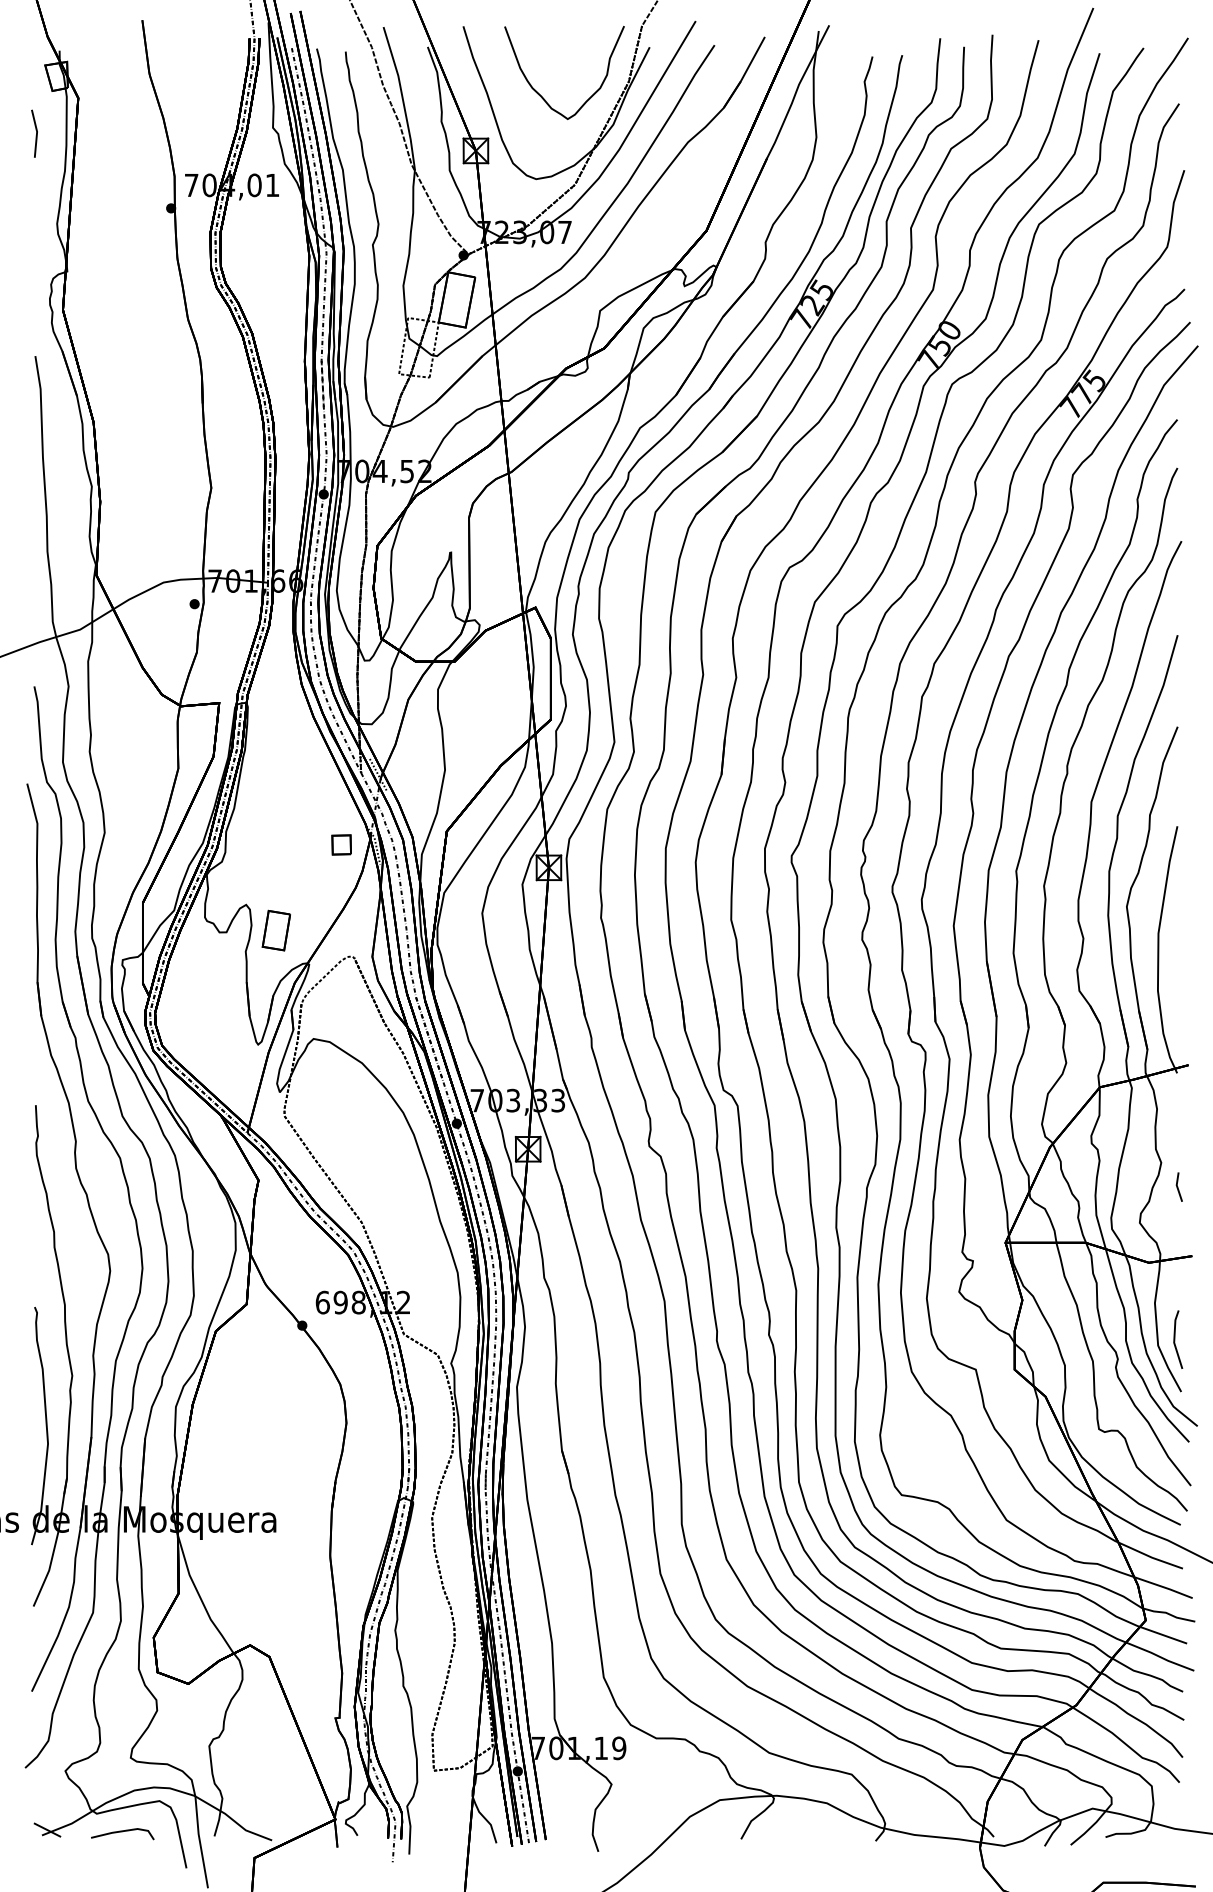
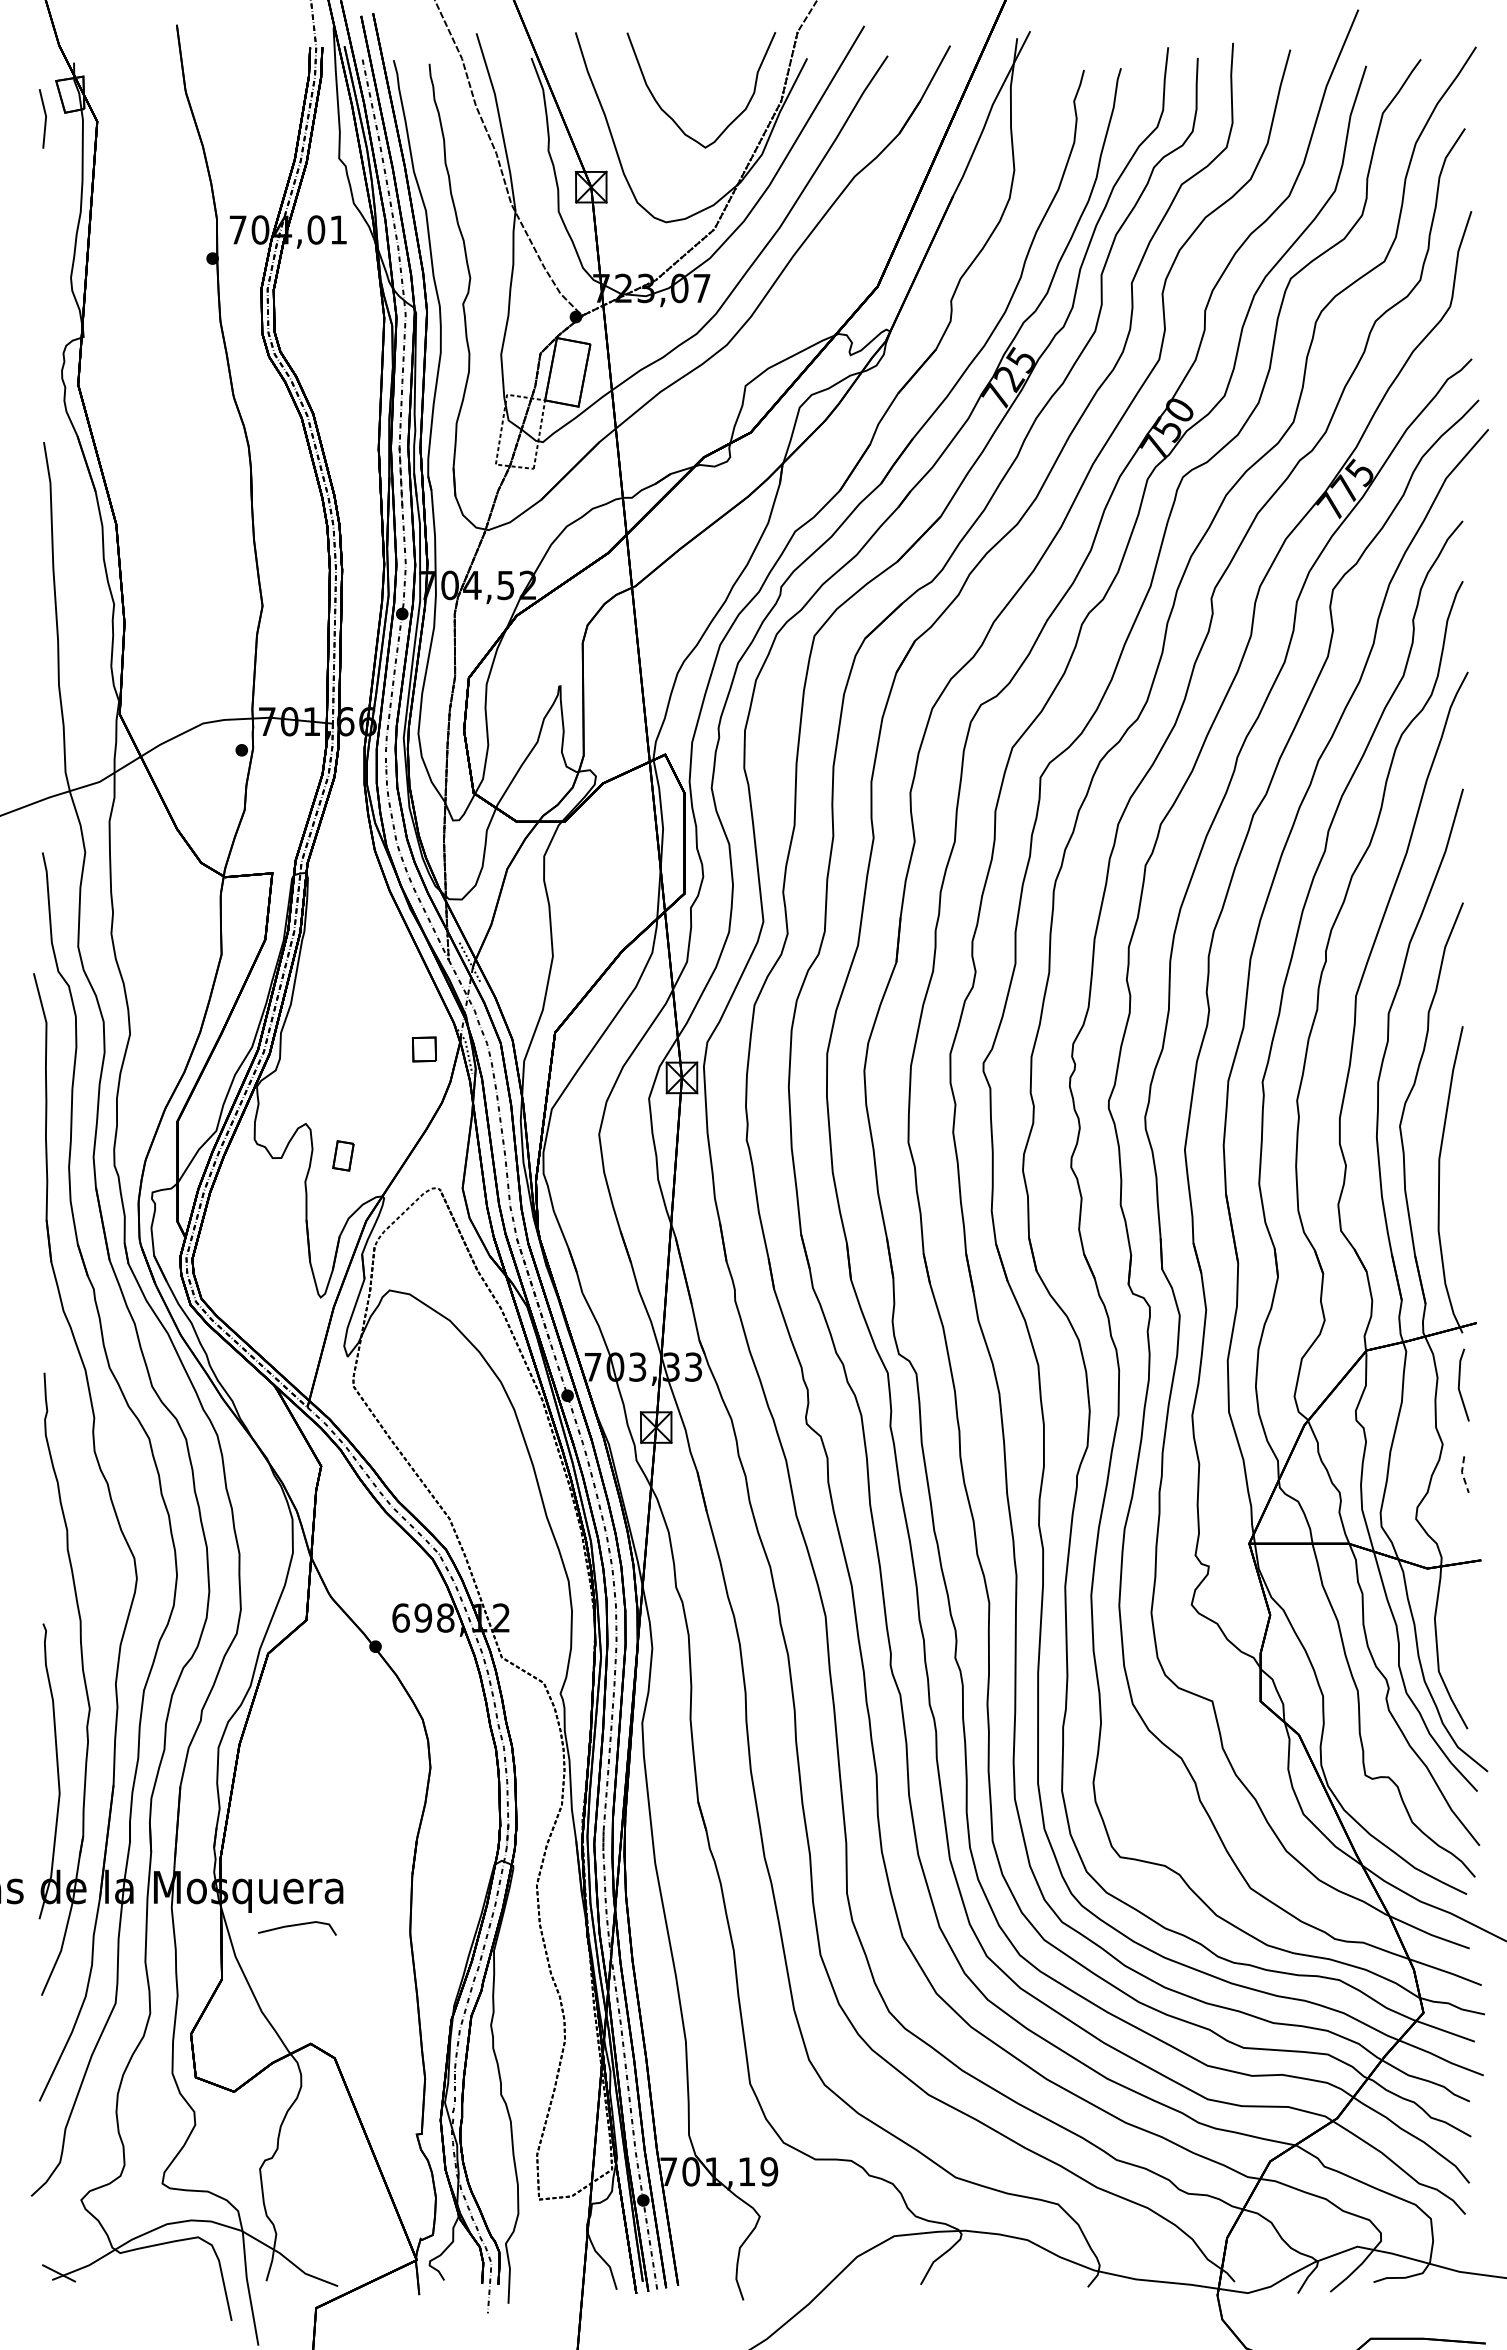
line: (35, 135) -> (44, 120), moved
part: (276, 930) -> (343, 1155), size x0.6
line: (1177, 1187) -> (1462, 1474), solid -> dashed
line: (1174, 1339) -> (1459, 1384), moved
line: (122, 1831) -> (297, 1925), moved

